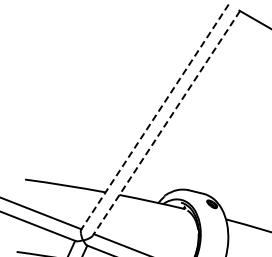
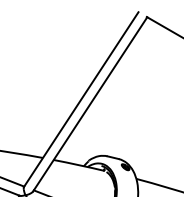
line: (154, 117) -> (80, 99), dashed -> solid
line: (166, 123) -> (90, 104), dashed -> solid

